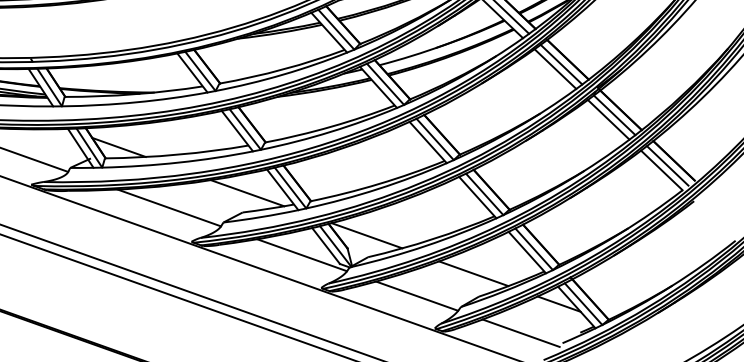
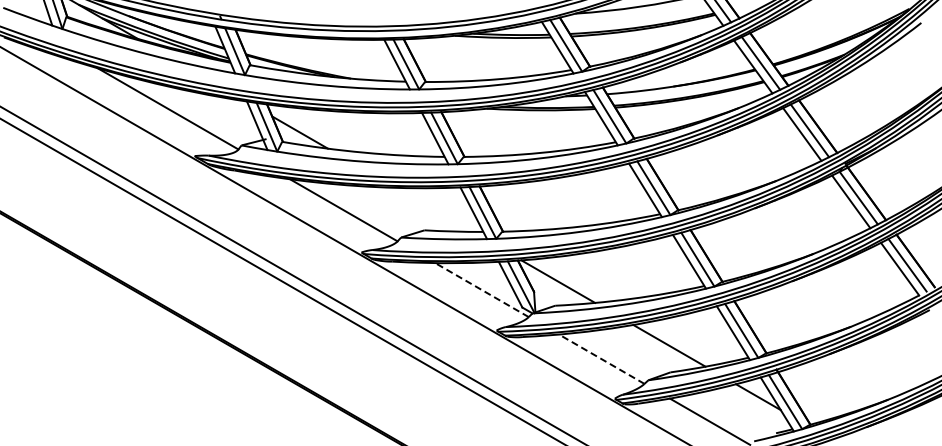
line: (247, 192) -> (433, 209), removed
line: (302, 255) -> (482, 290), solid -> dashed
line: (416, 295) -> (601, 358), solid -> dashed

